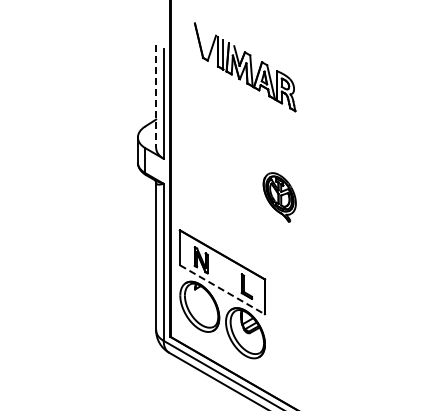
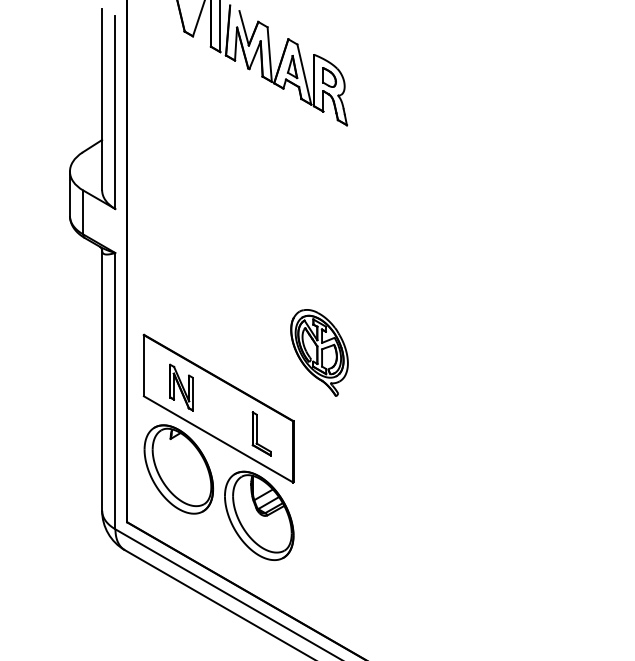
line: (156, 96) -> (102, 99), dashed -> solid
part: (279, 197) -> (319, 352), moved
line: (222, 289) -> (218, 438), dashed -> solid

